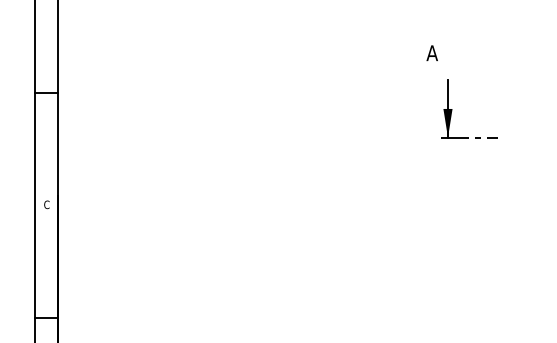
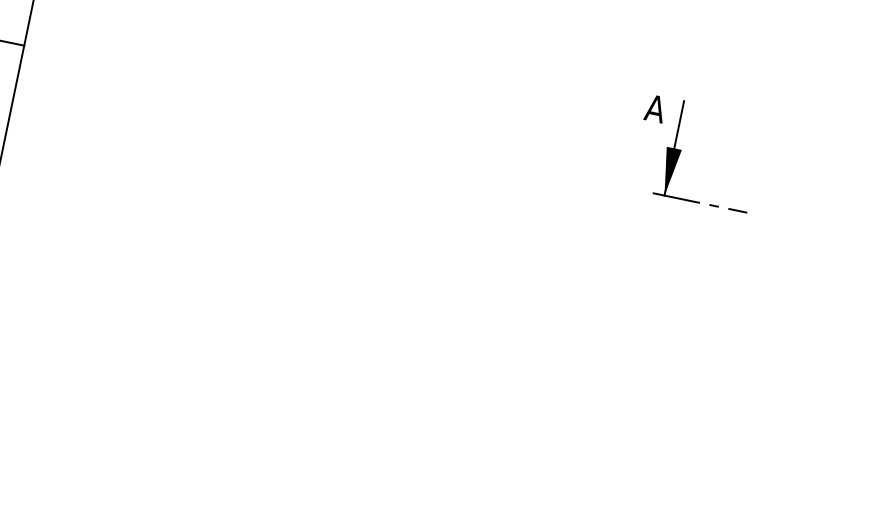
part: (452, 109) -> (681, 150), moved

